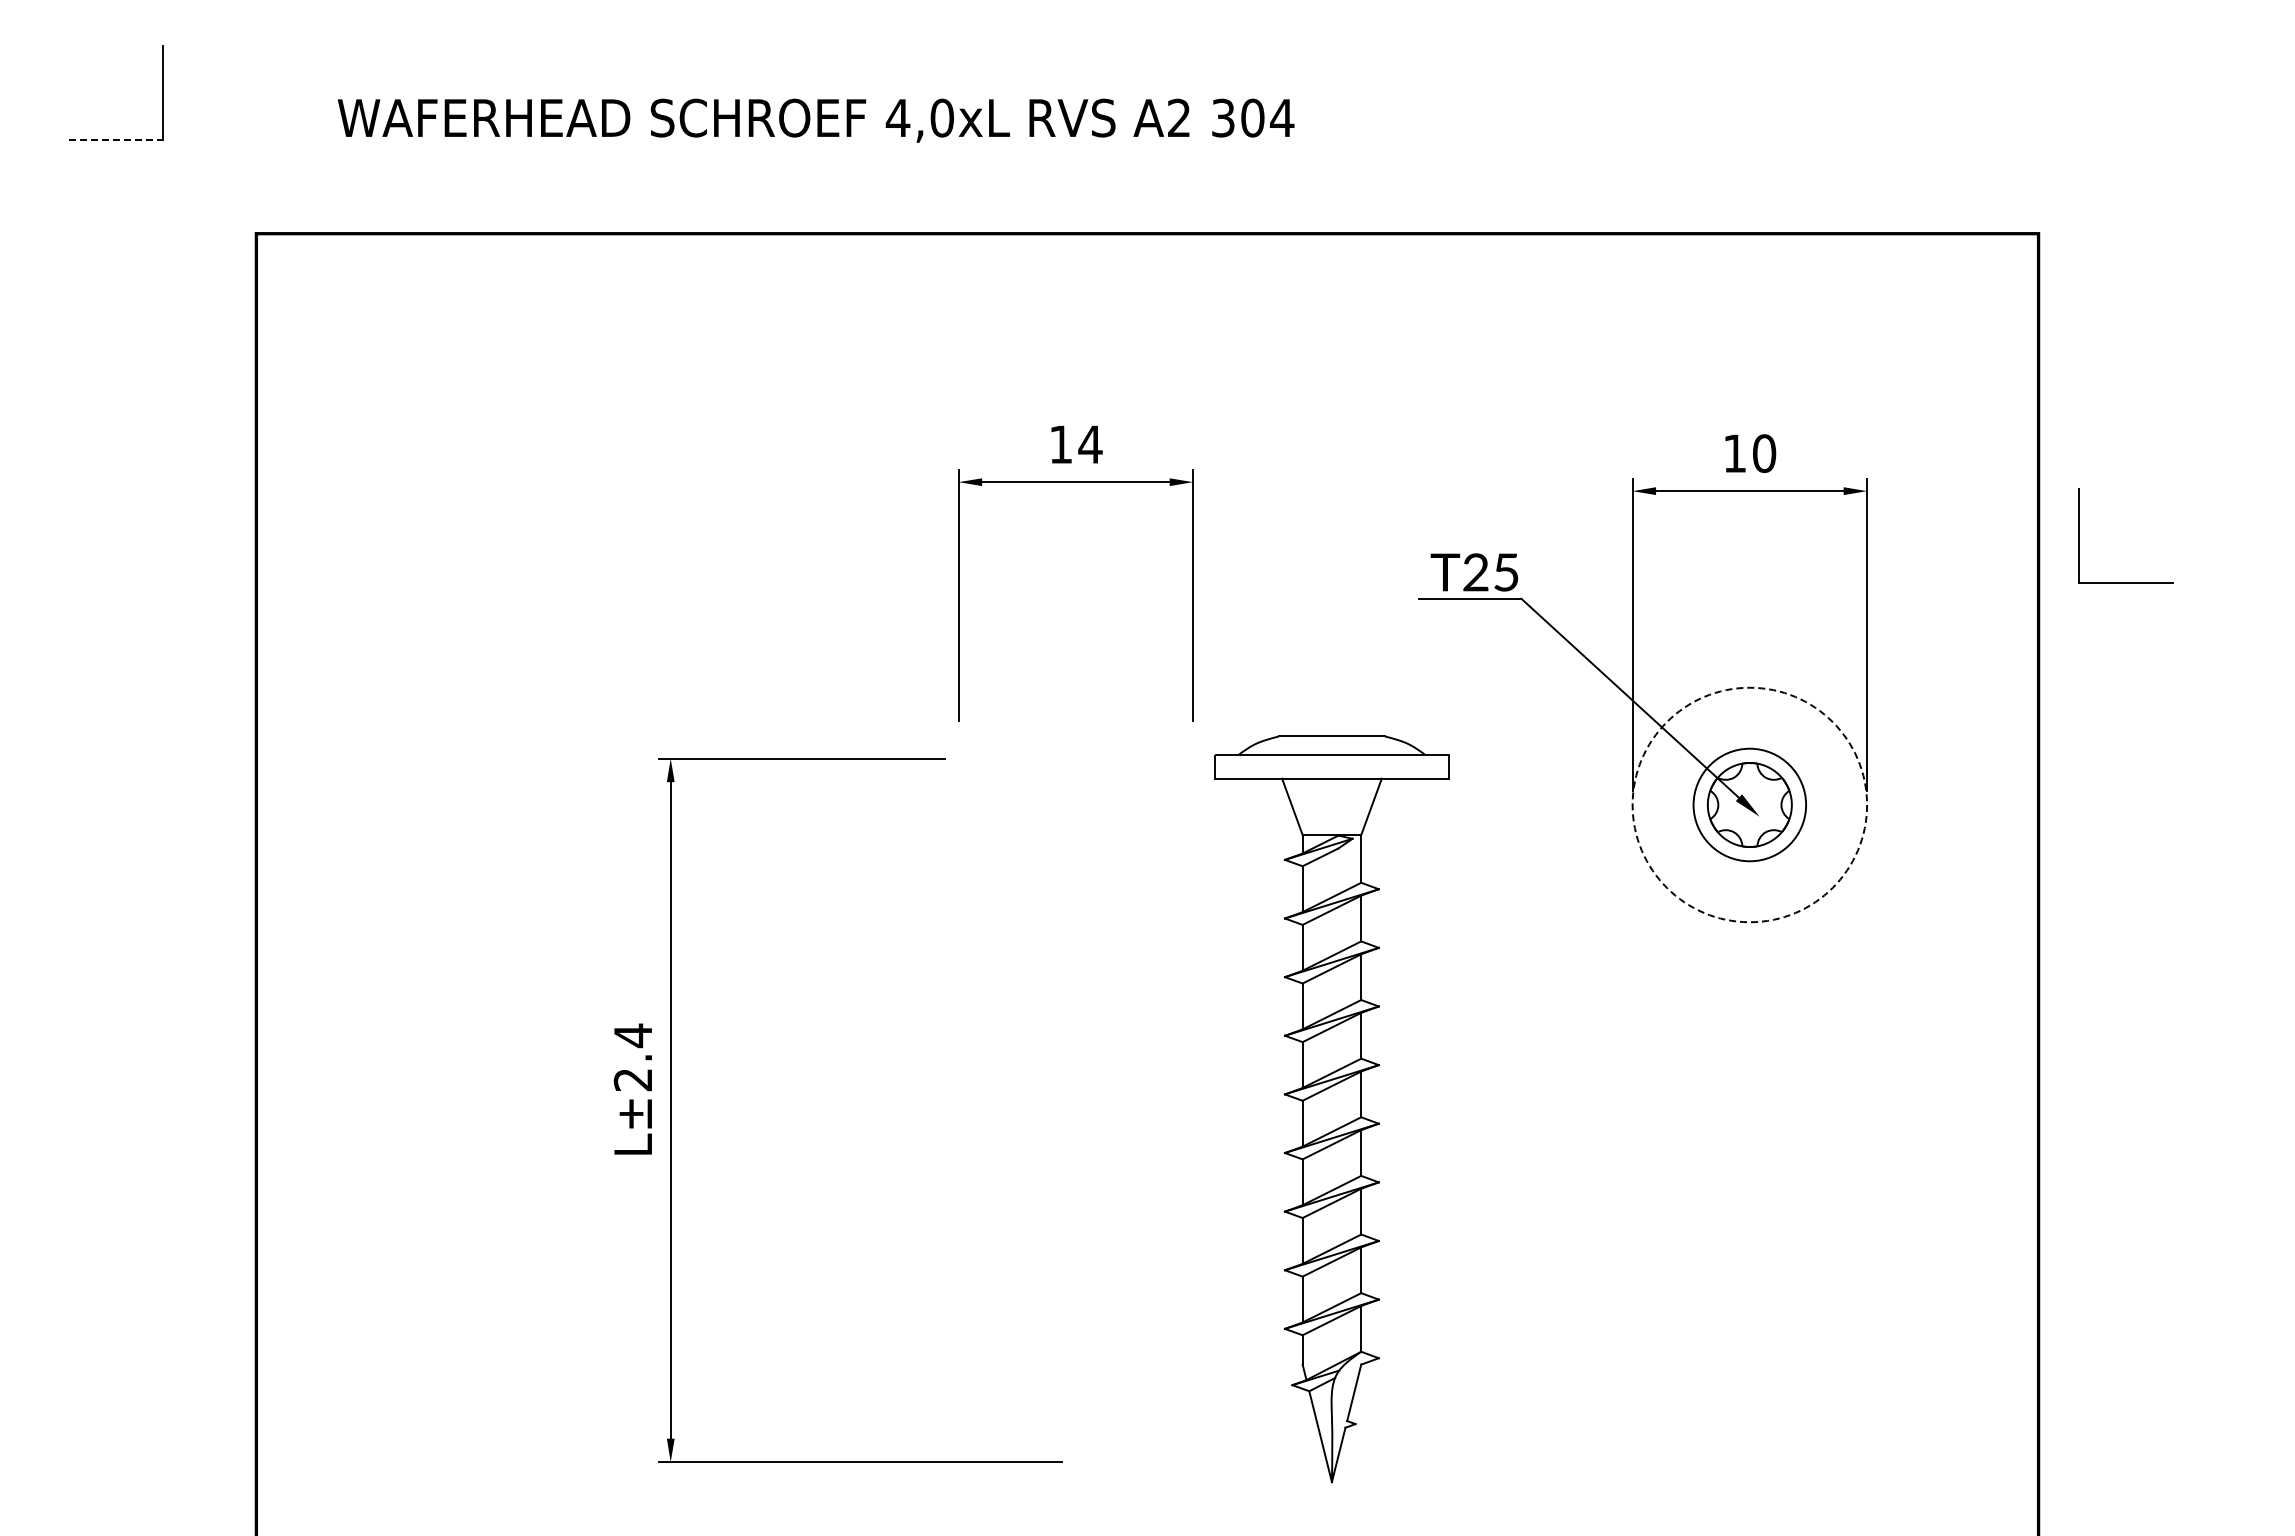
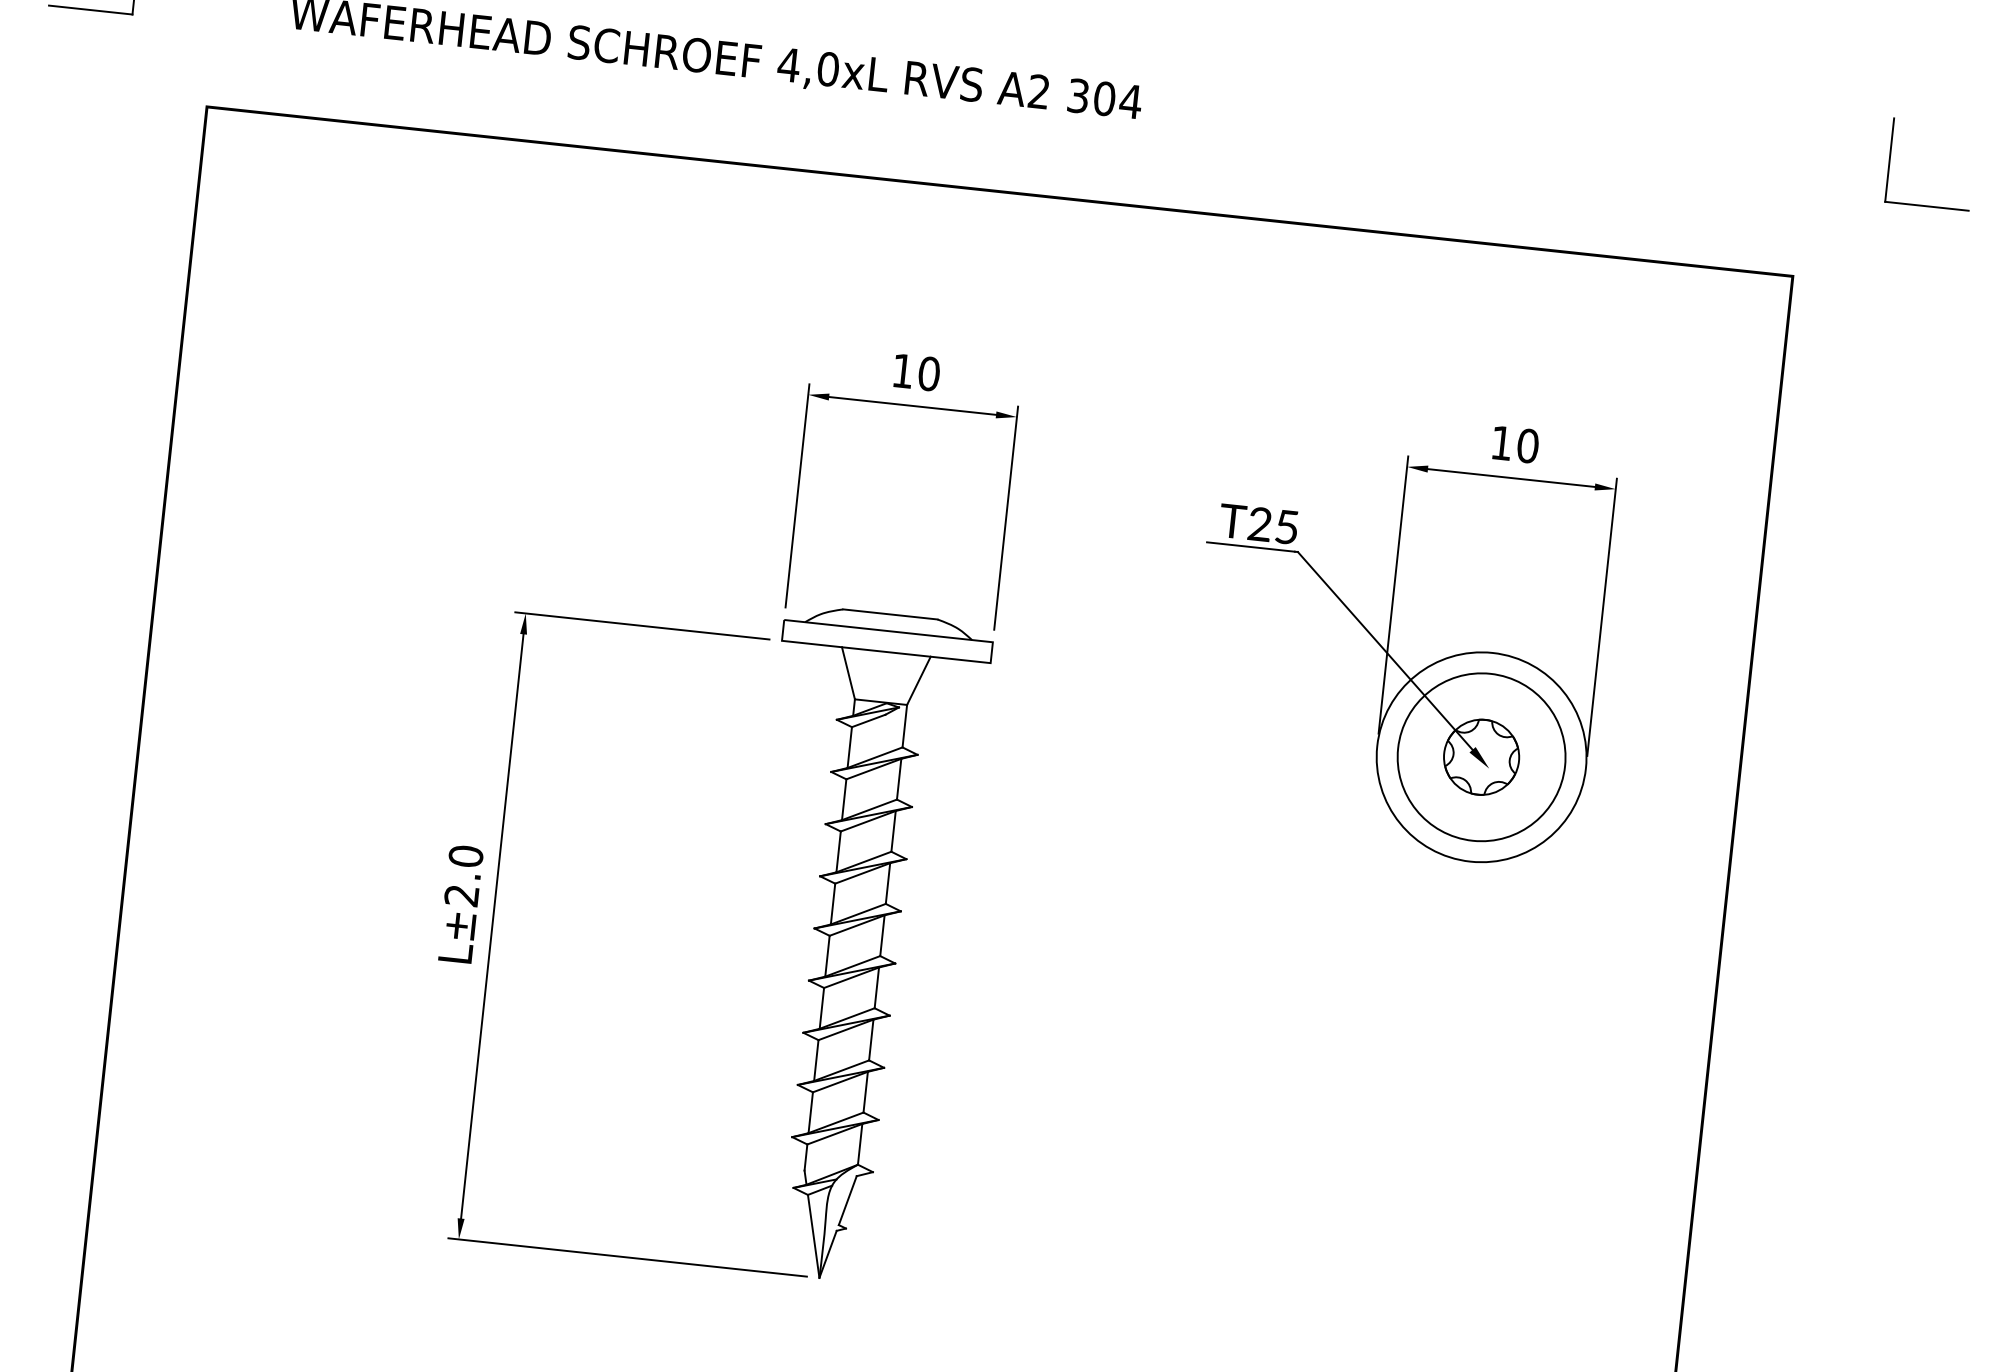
line: (115, 139) -> (90, 9), dashed -> solid
text: (1090, 444) -> (929, 373), 14 -> 10
part: (2079, 535) -> (1889, 159), moved
circle: (1749, 804) -> (1481, 756), dashed -> solid
circle: (1749, 804) -> (1481, 756), size x1.67
text: (632, 1035) -> (465, 856), L±2.4 -> L±2.0
part: (1331, 1109) -> (854, 946), moved

